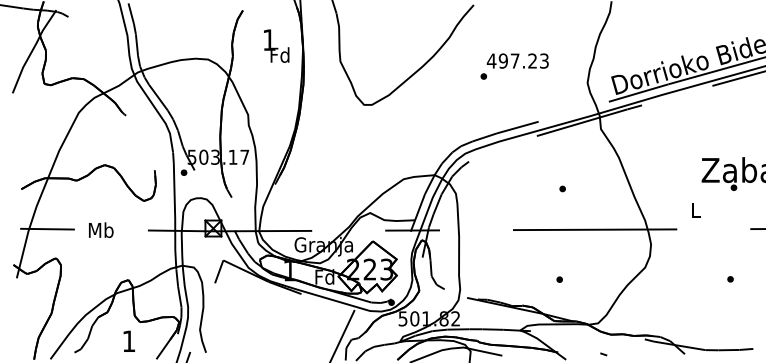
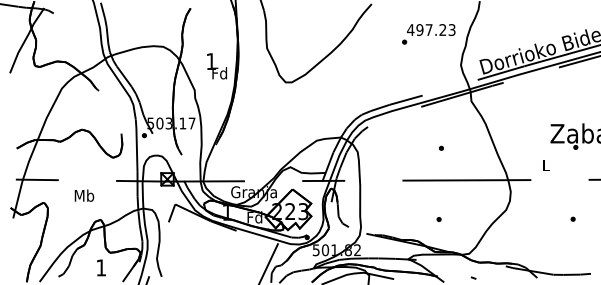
text: (275, 46) -> (216, 66), moved
text: (514, 66) -> (428, 34), moved
text: (101, 229) -> (84, 195), moved

